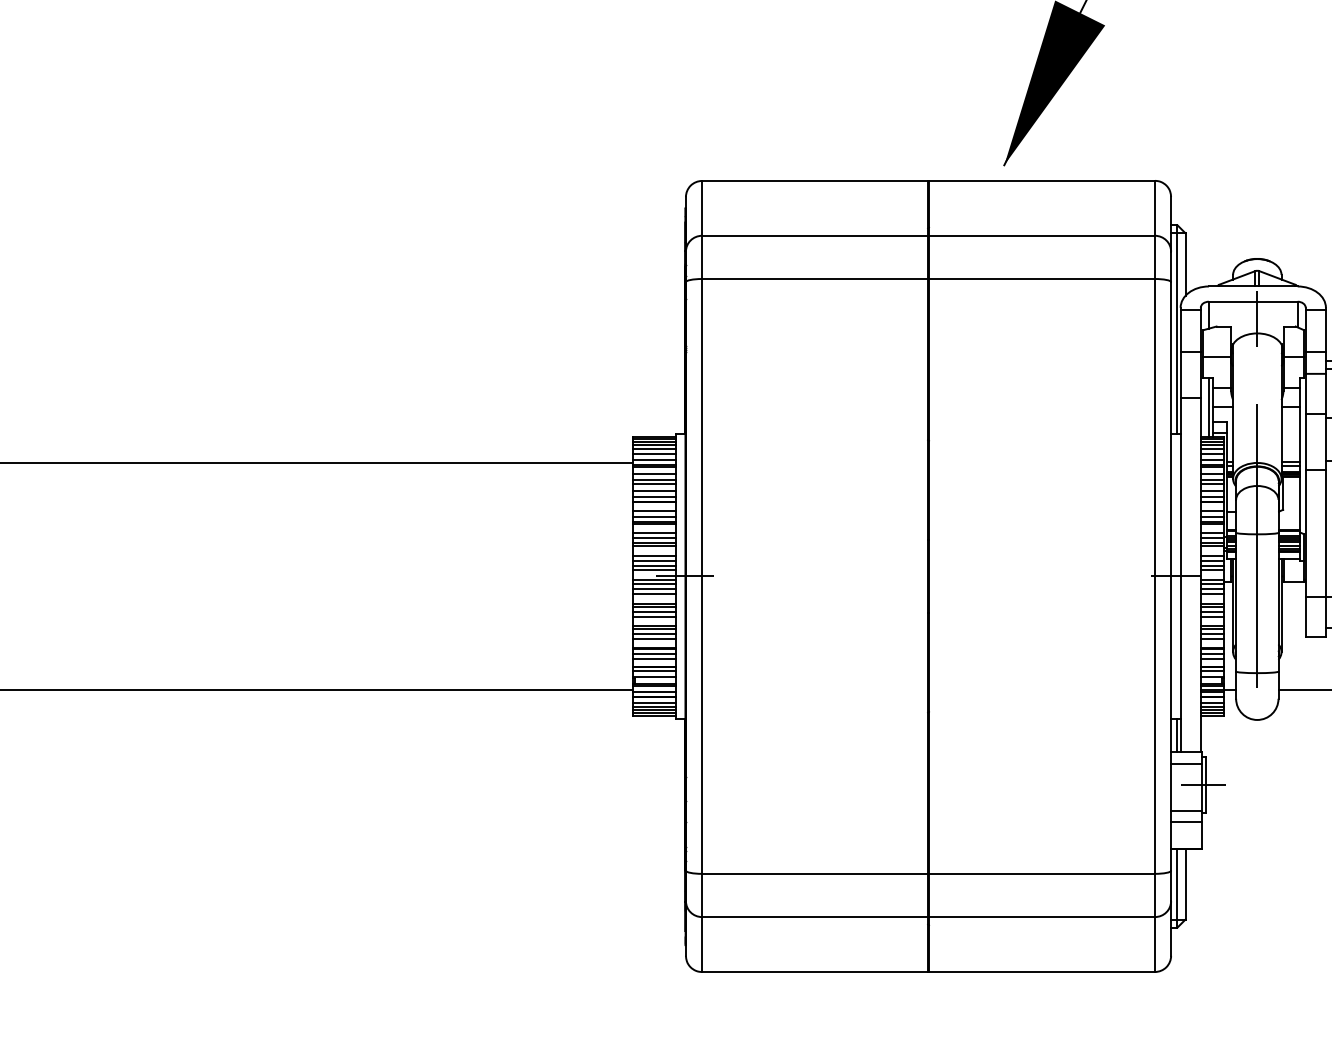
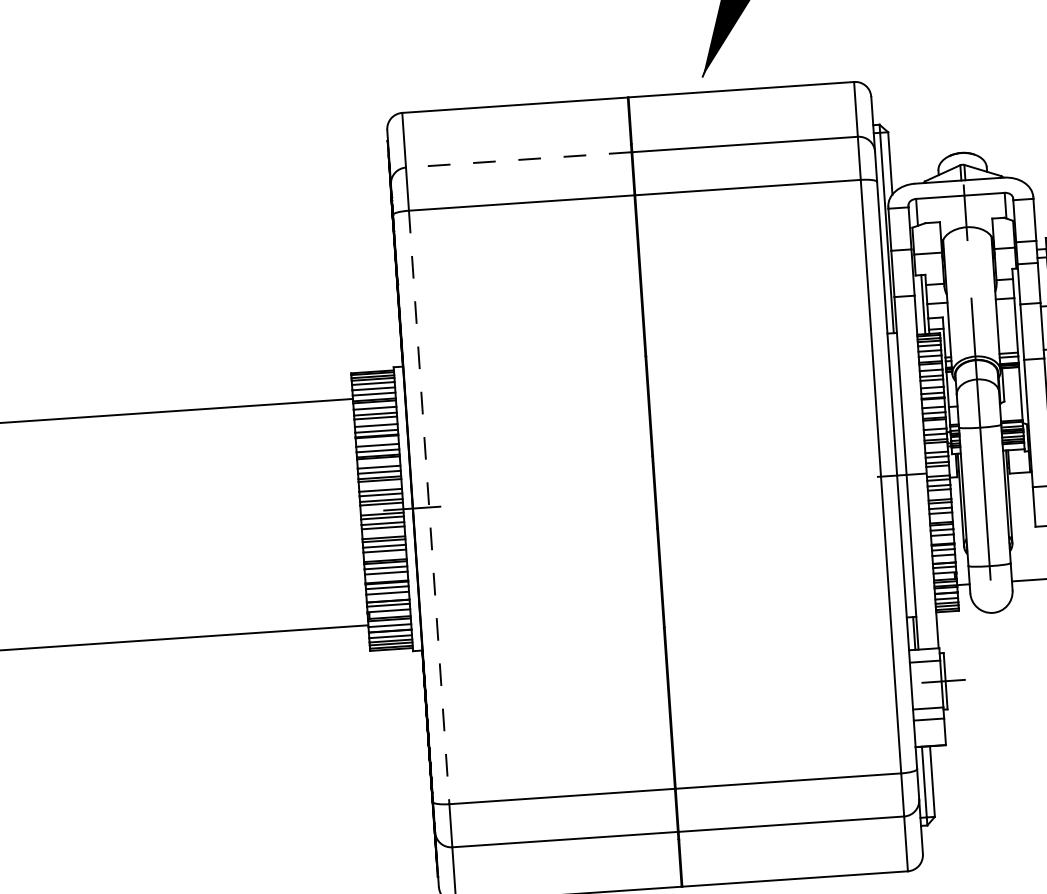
line: (814, 235) -> (518, 159), solid -> dashed
line: (702, 576) -> (429, 507), solid -> dashed

